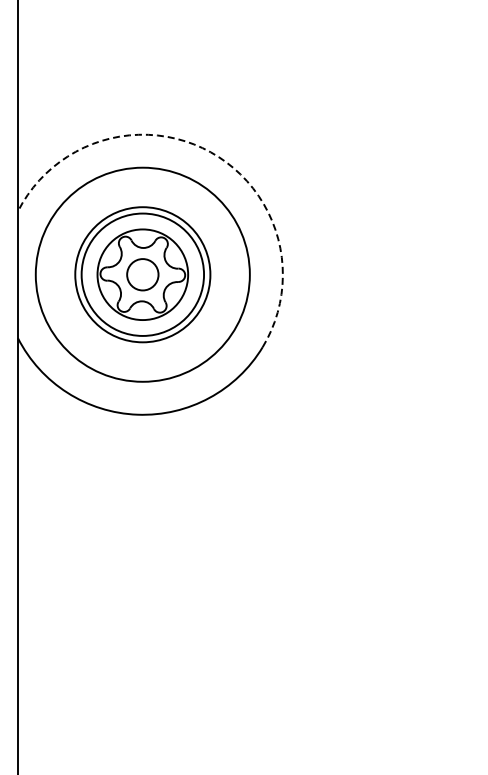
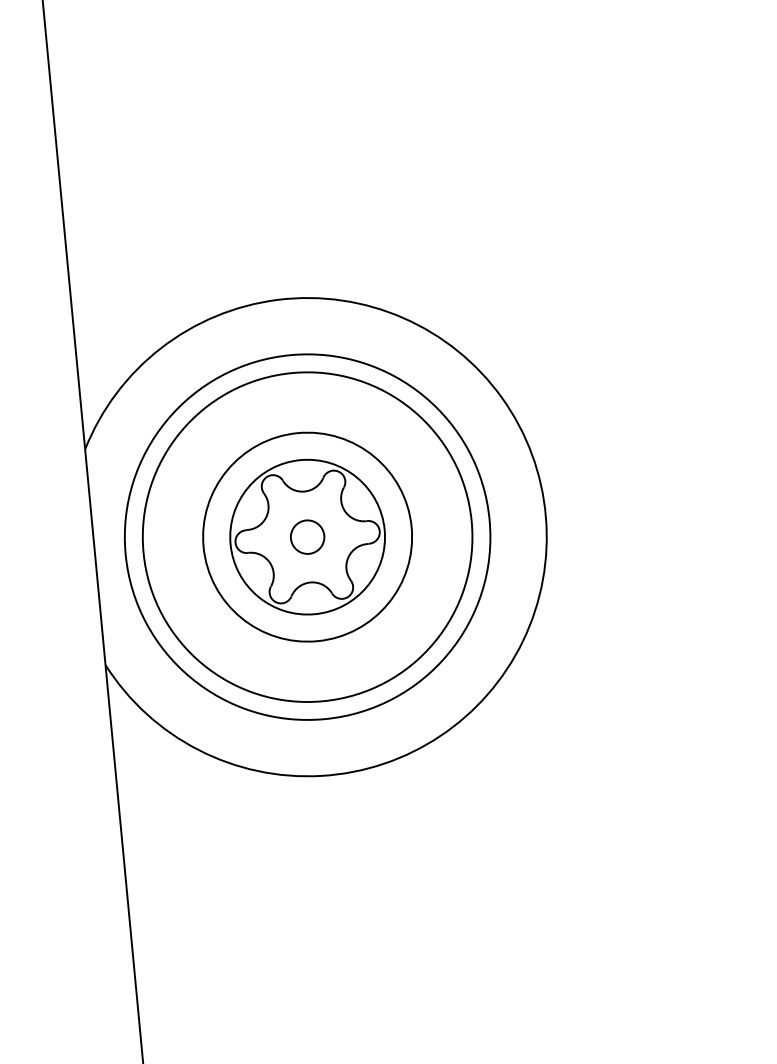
arc: (210, 152) -> (402, 318), dashed -> solid
circle: (142, 274) -> (307, 536), size x0.62
circle: (142, 274) -> (307, 536), size x1.43

